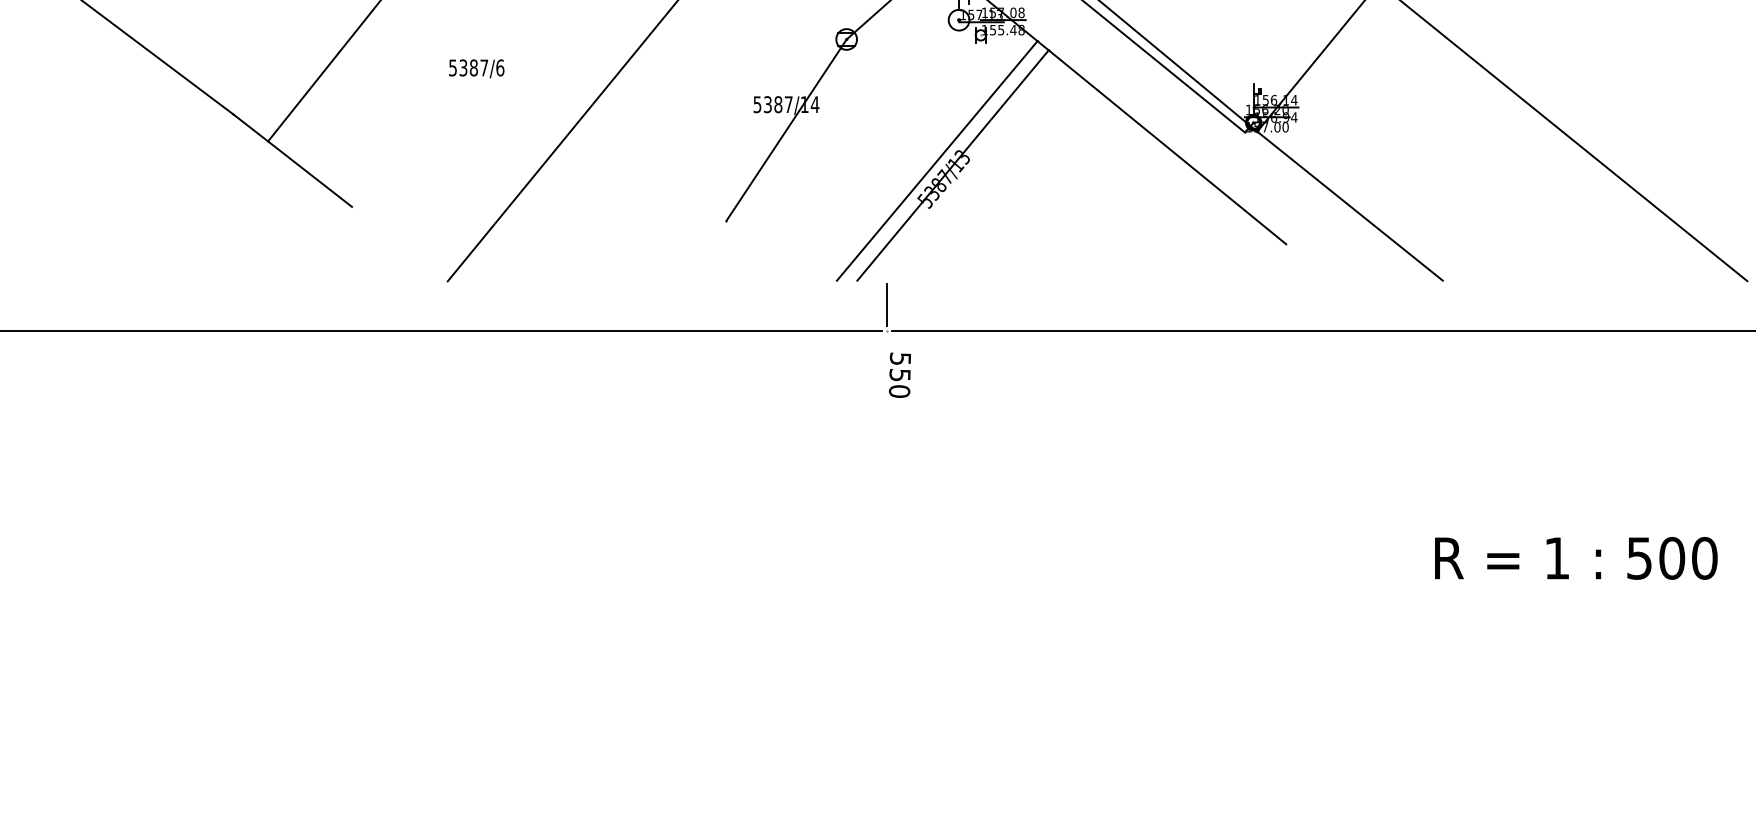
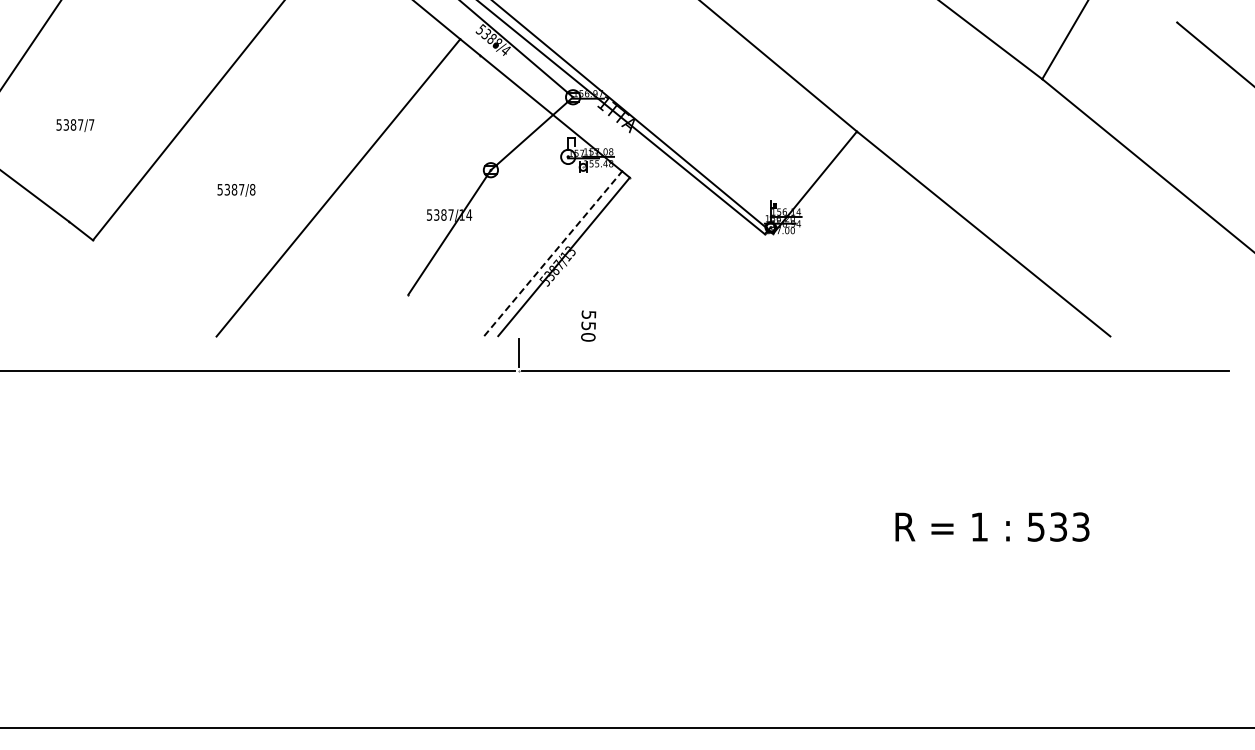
text: (500, 67) -> (252, 189), 5387/6 -> 5387/8
line: (1167, 147) -> (711, 244), removed
line: (937, 160) -> (553, 253), solid -> dashed
line: (309, 173) -> (121, 262), removed
line: (1349, 205) -> (836, 284), removed
text: (899, 374) -> (588, 325), moved
text: (1687, 557) -> (1069, 526), 500 -> 533

